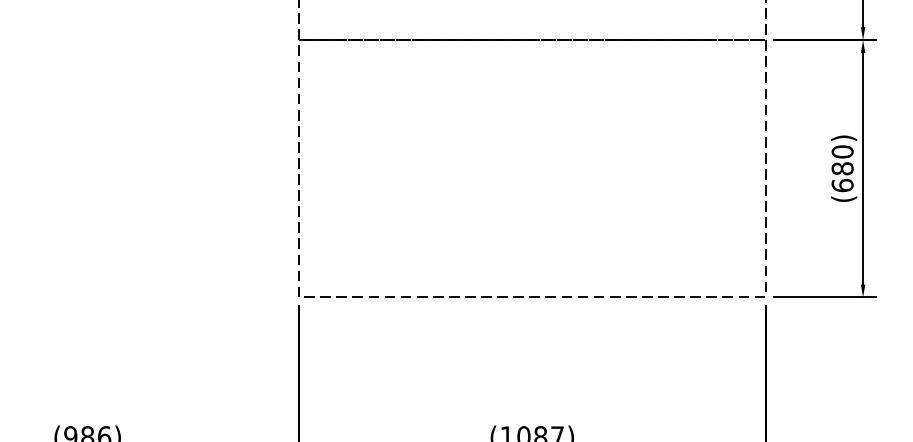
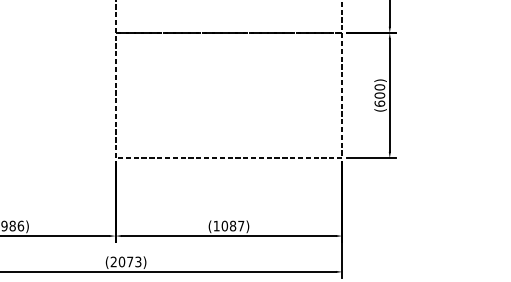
text: (841, 168) -> (379, 95), (680) -> (600)

